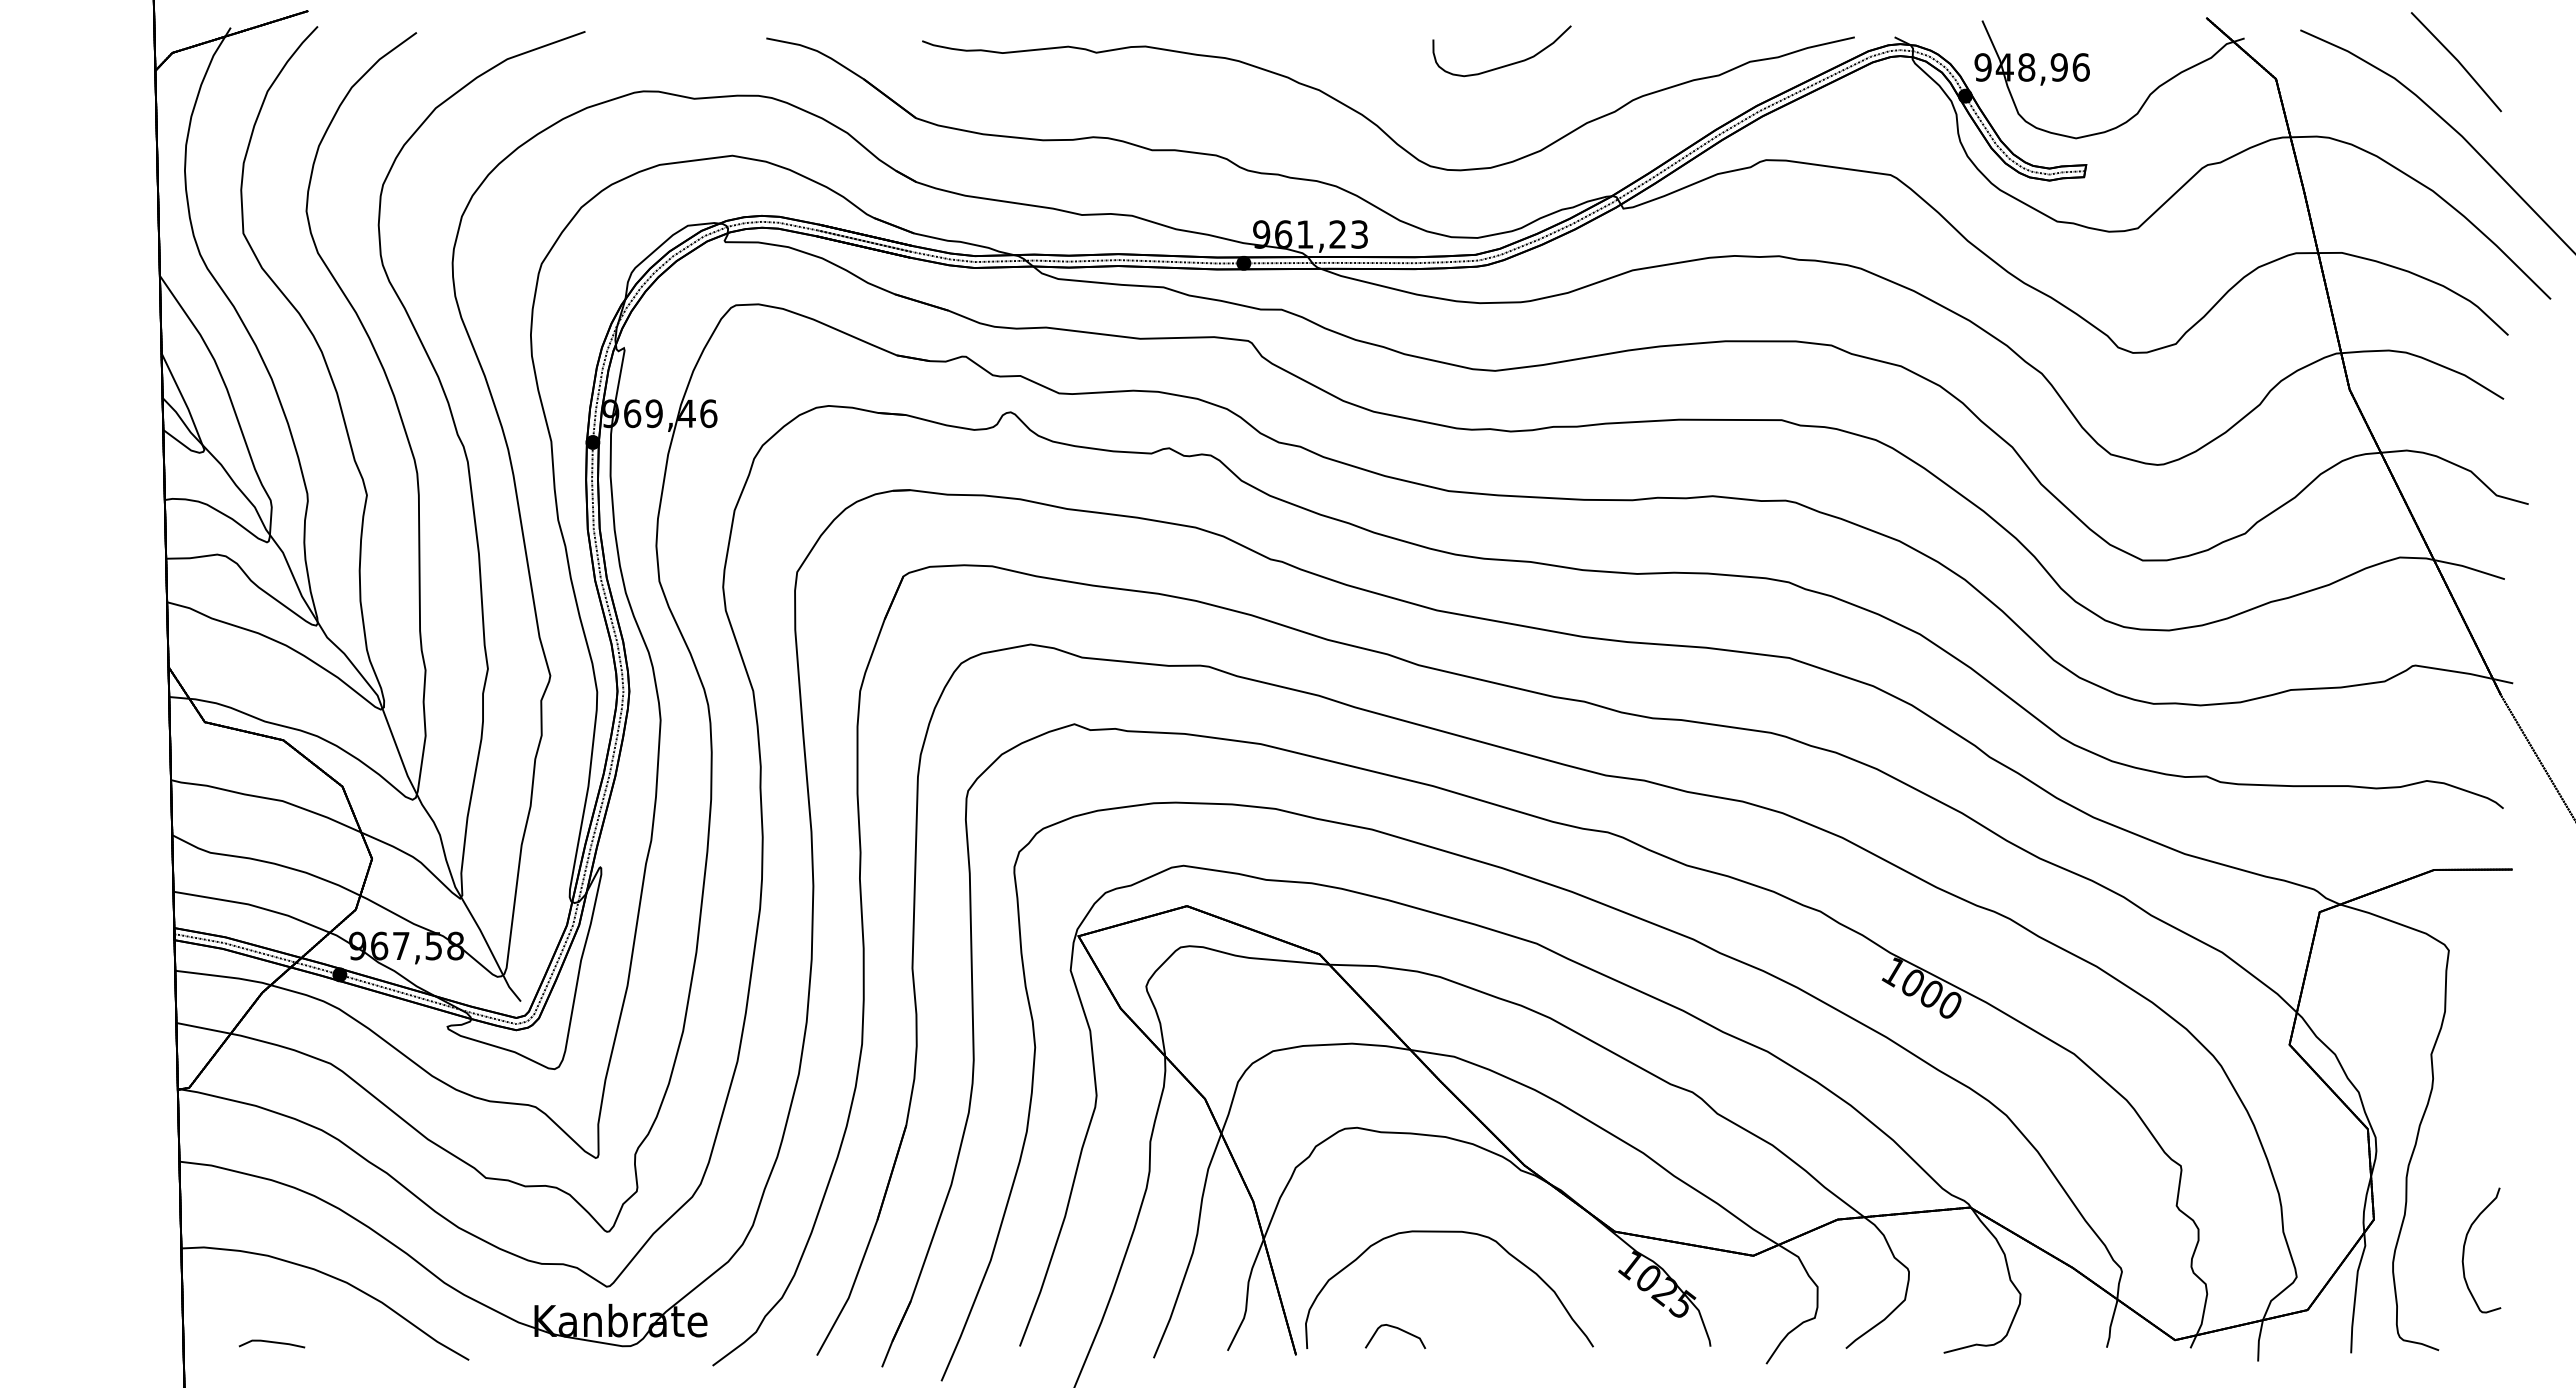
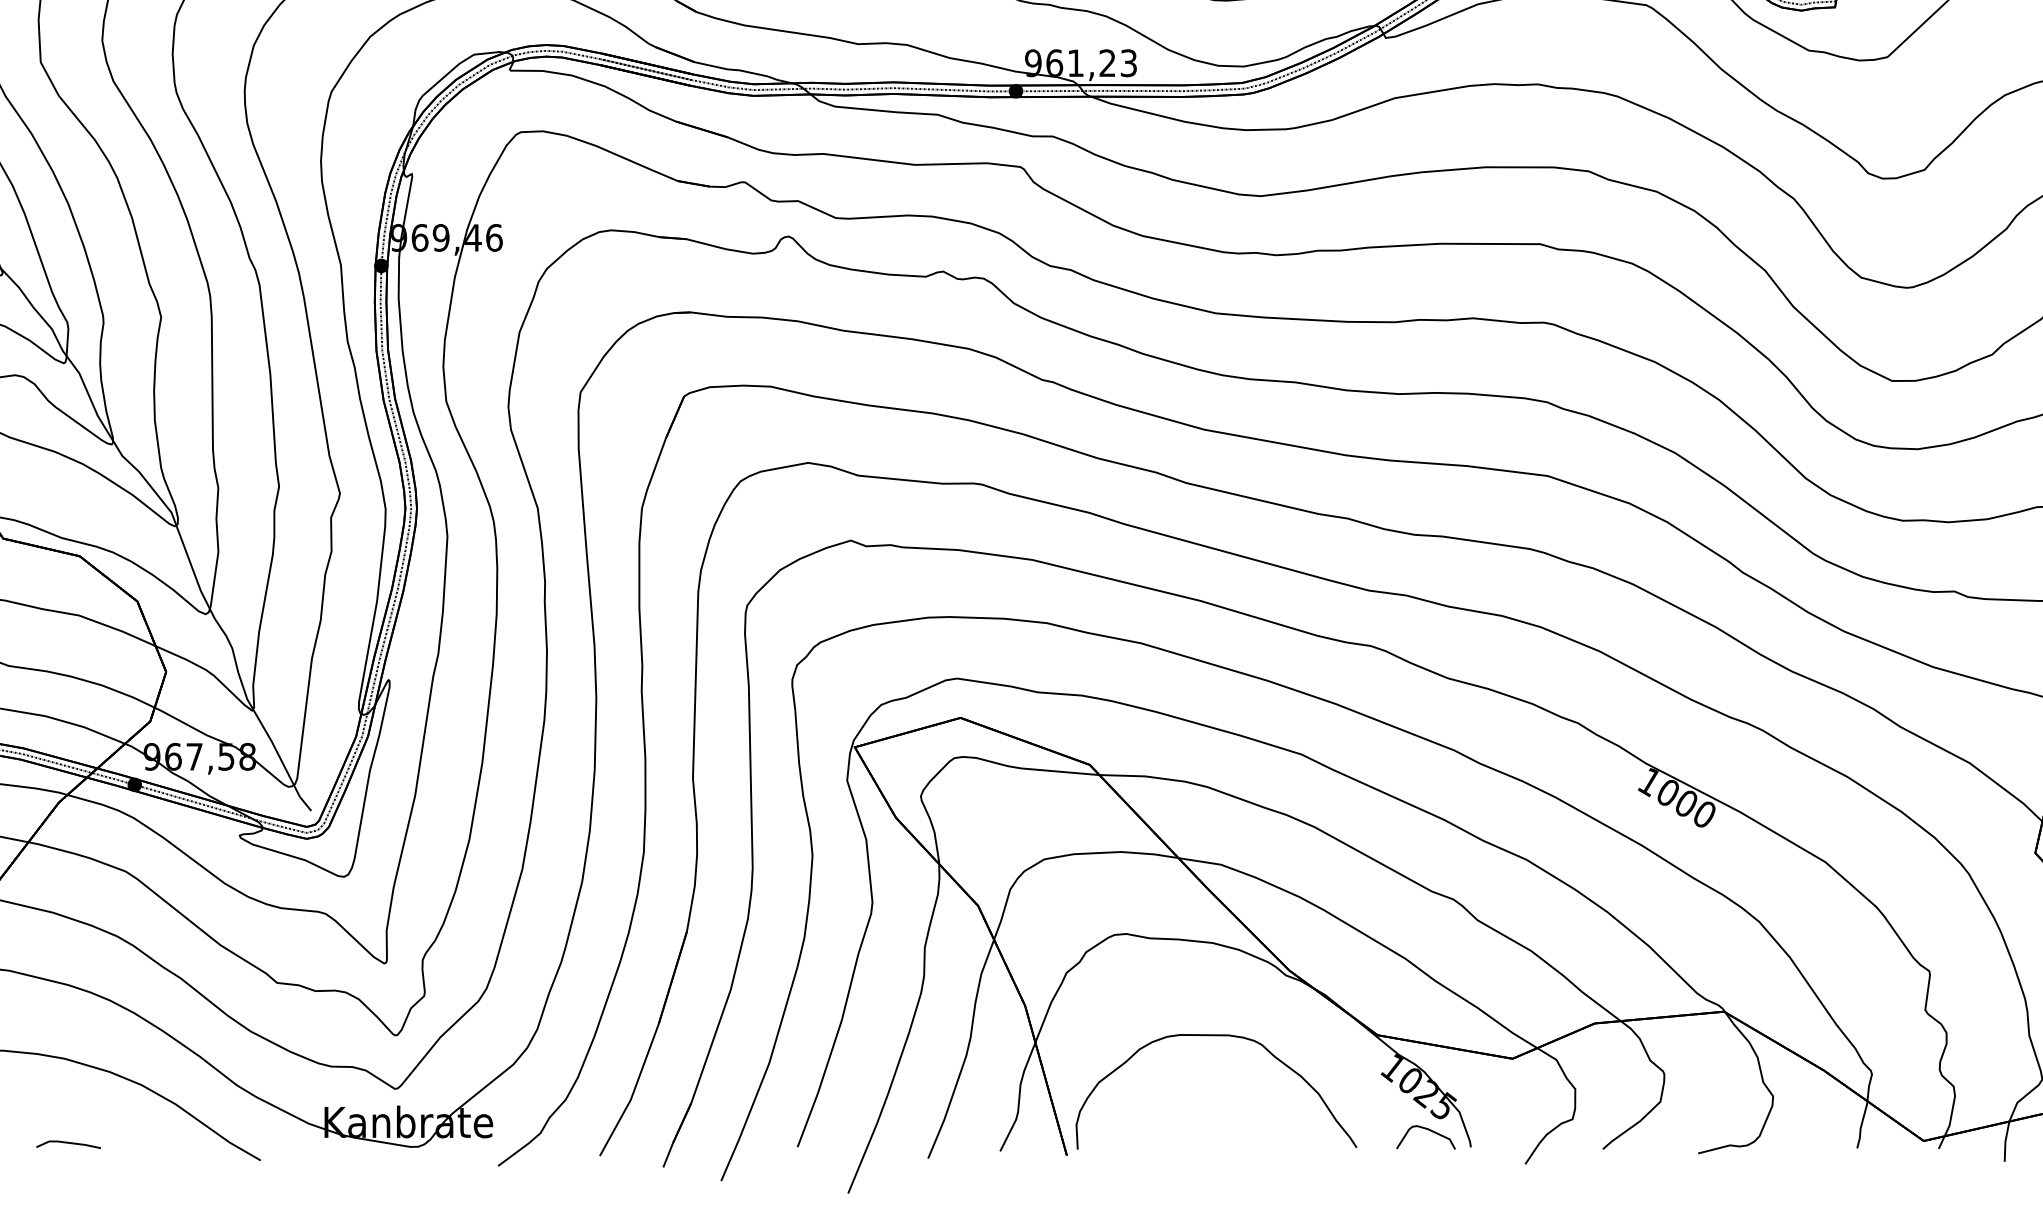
curve: (1398, 1329) -> (1428, 1130), moved

